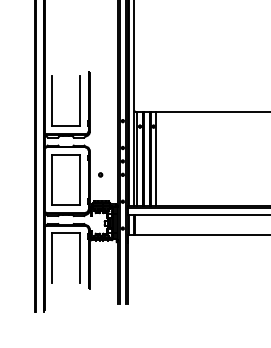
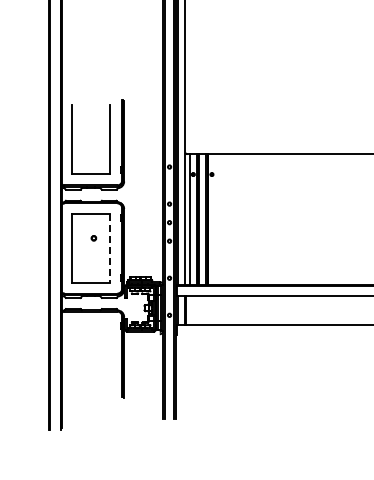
line: (156, 159) -> (215, 219), removed
part: (100, 175) -> (93, 238), moved
line: (79, 180) -> (109, 248), solid -> dashed
part: (52, 258) -> (72, 356), removed

